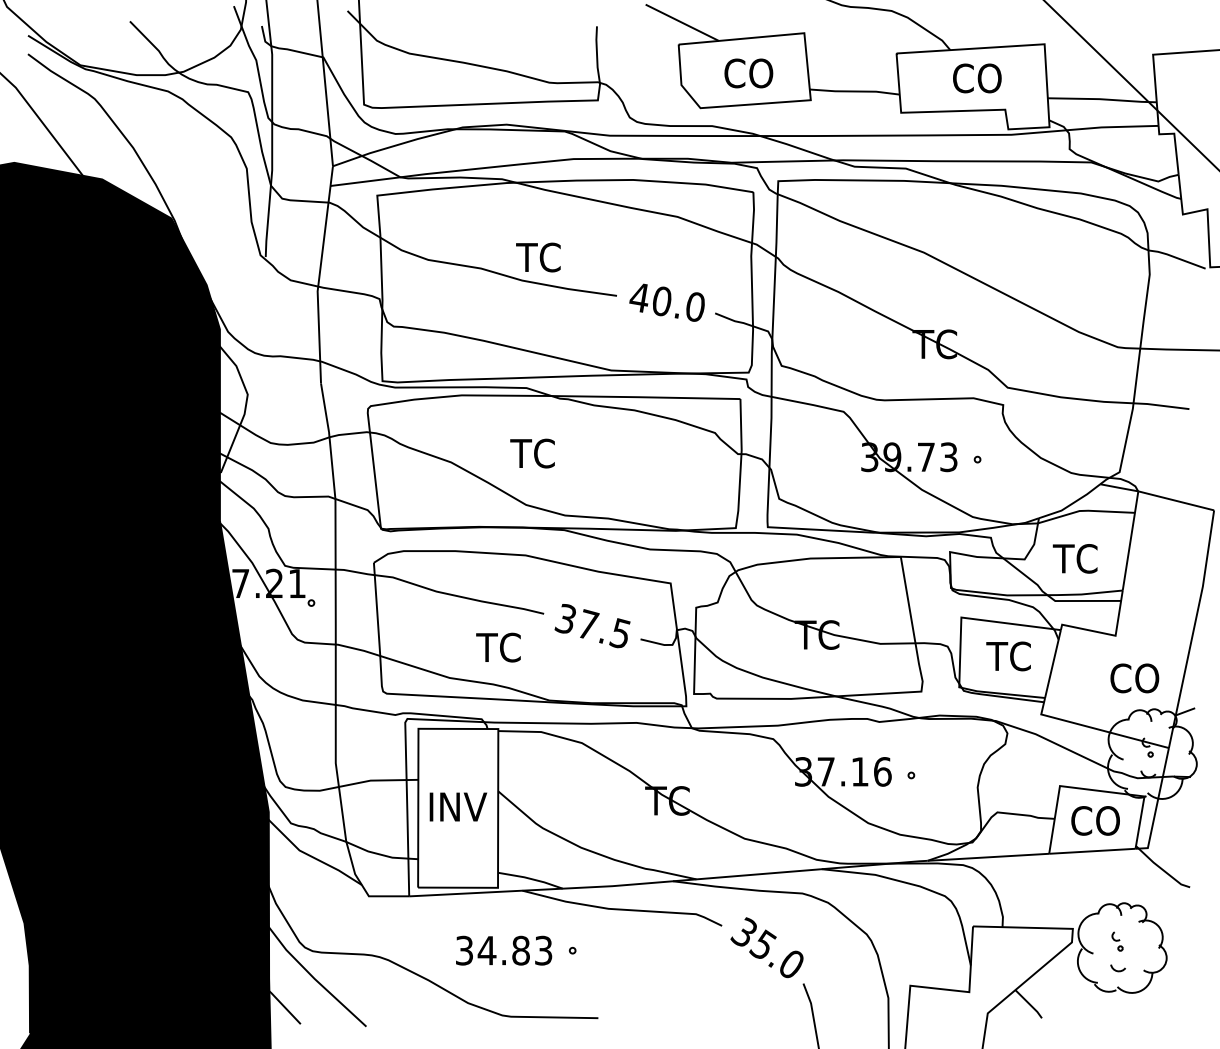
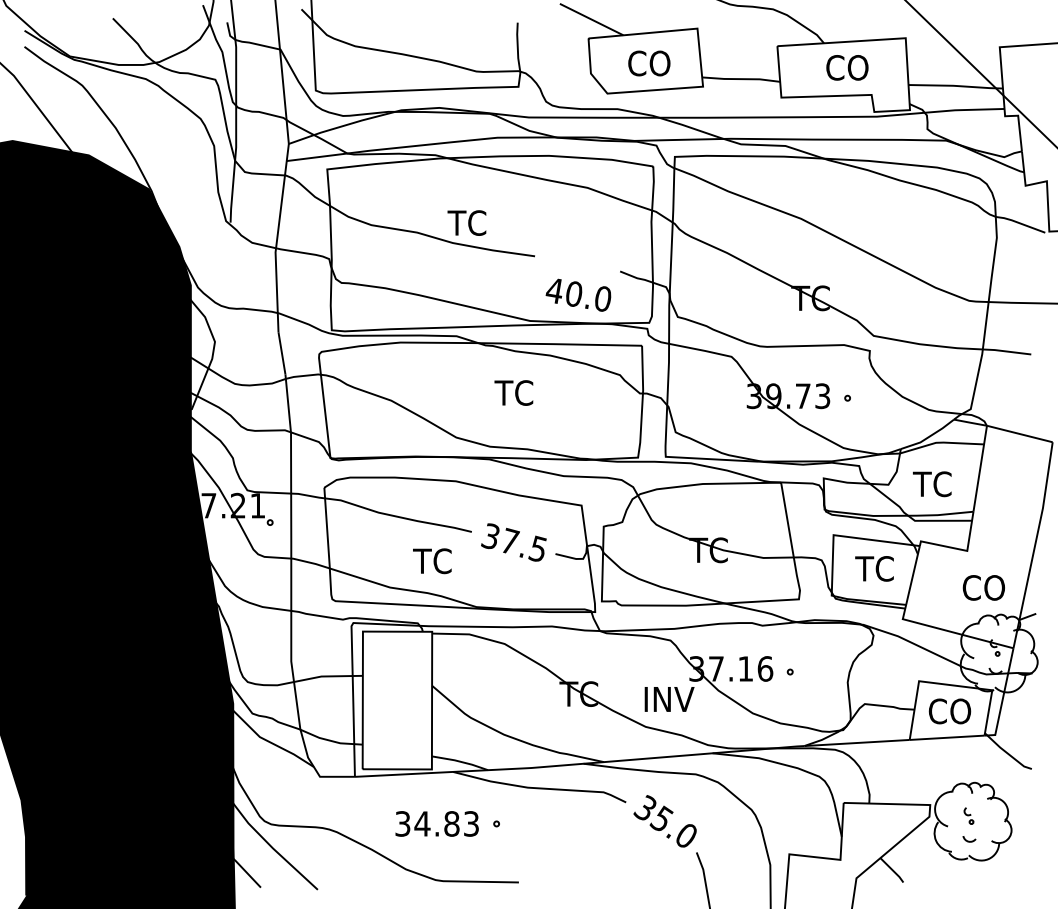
text: (667, 301) -> (578, 294), moved
text: (532, 452) -> (513, 392), moved
text: (458, 807) -> (669, 699), moved

